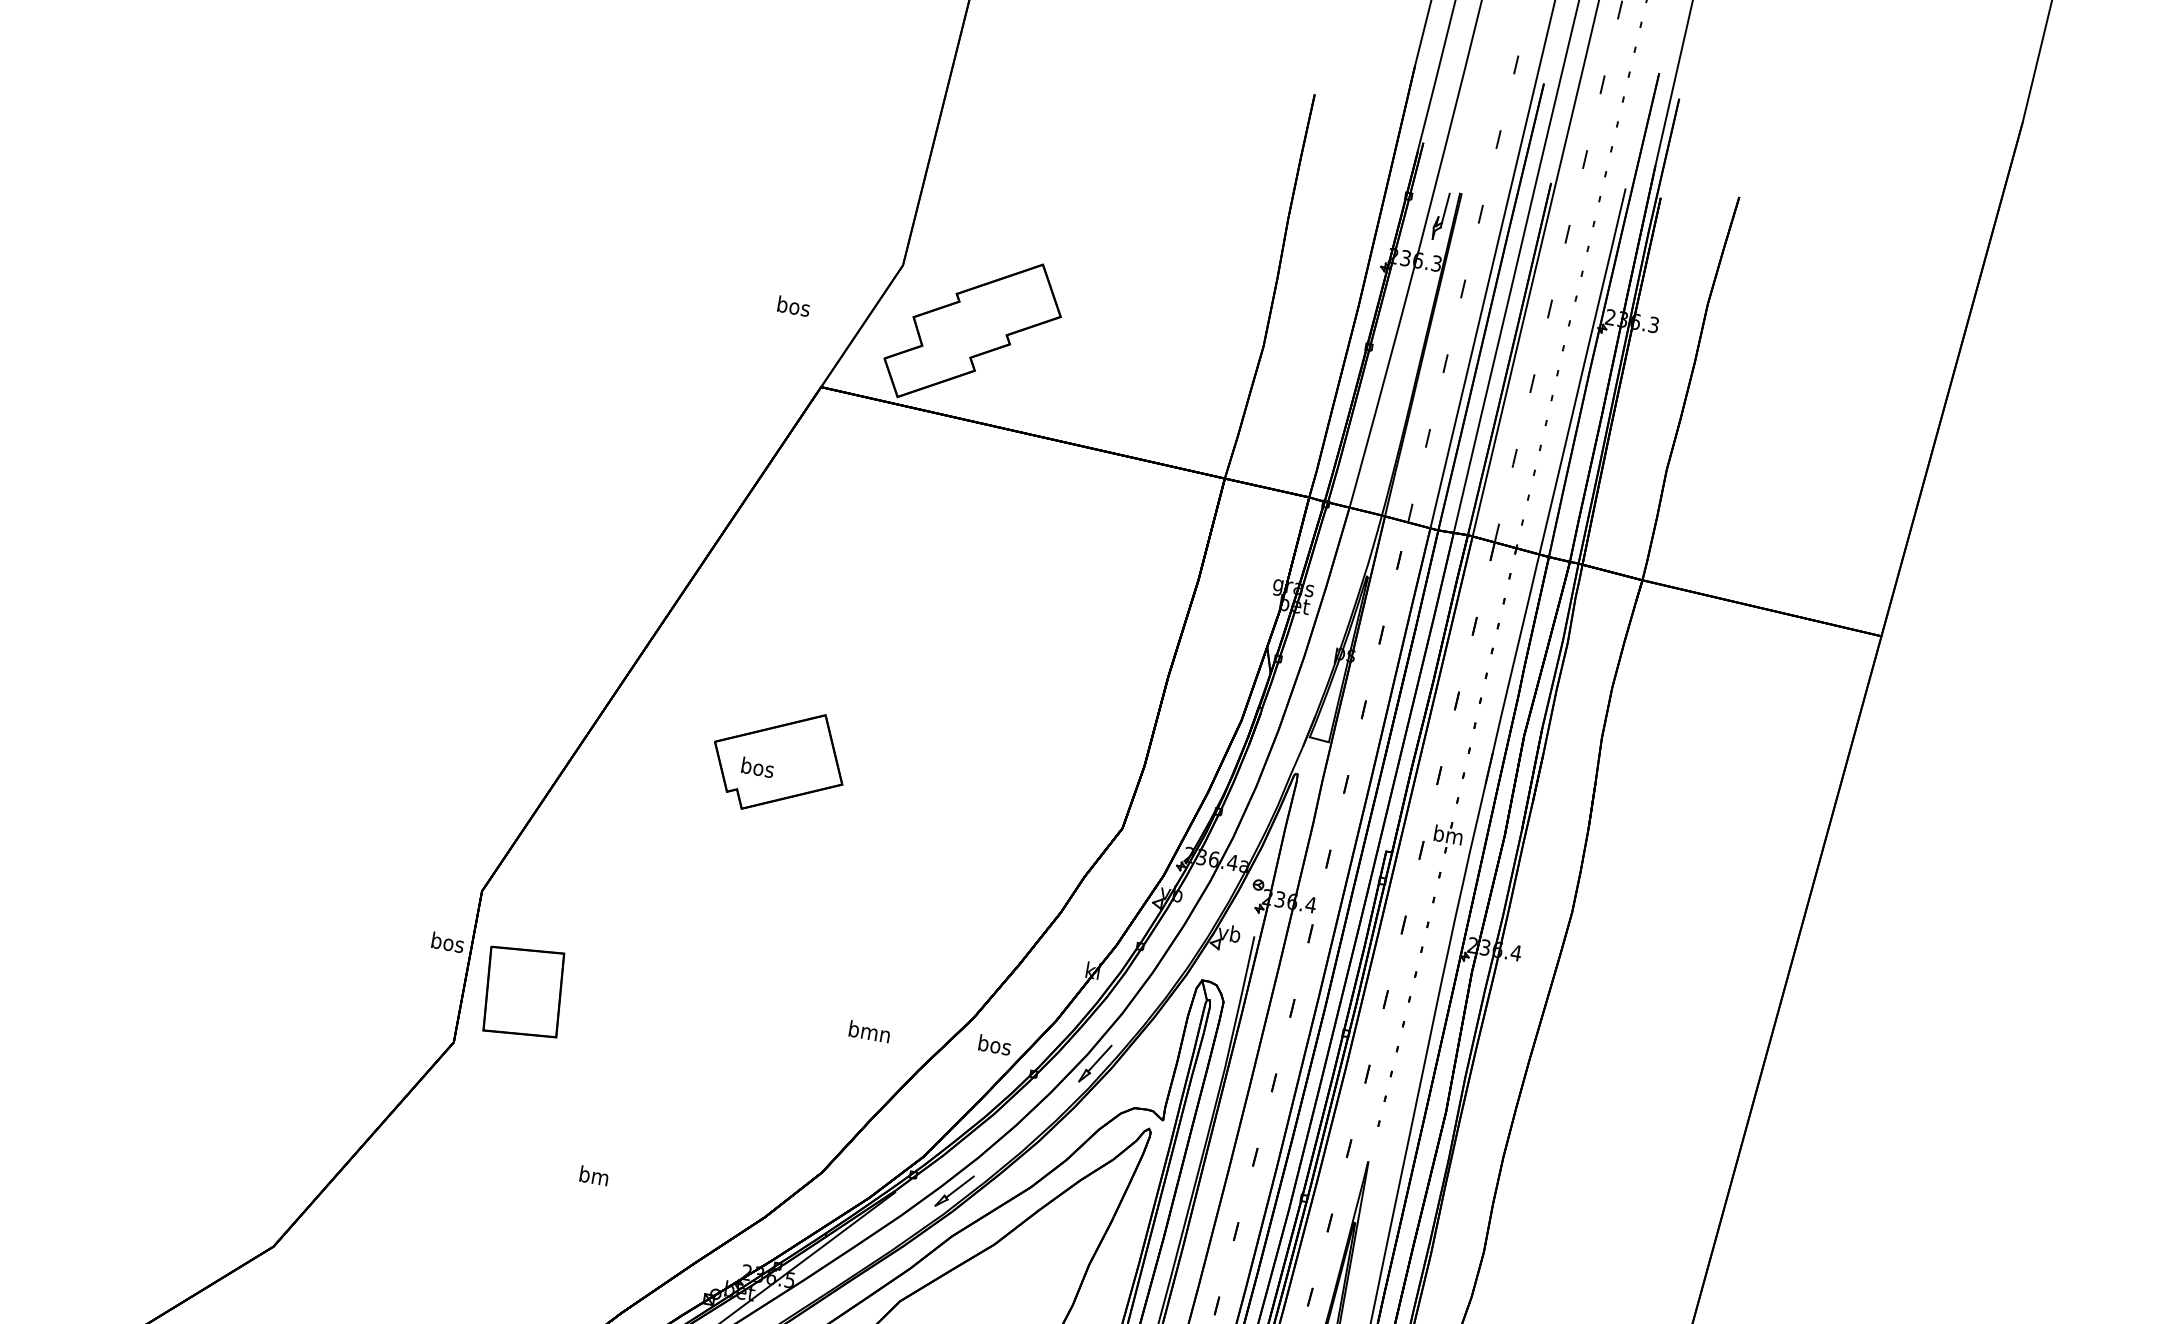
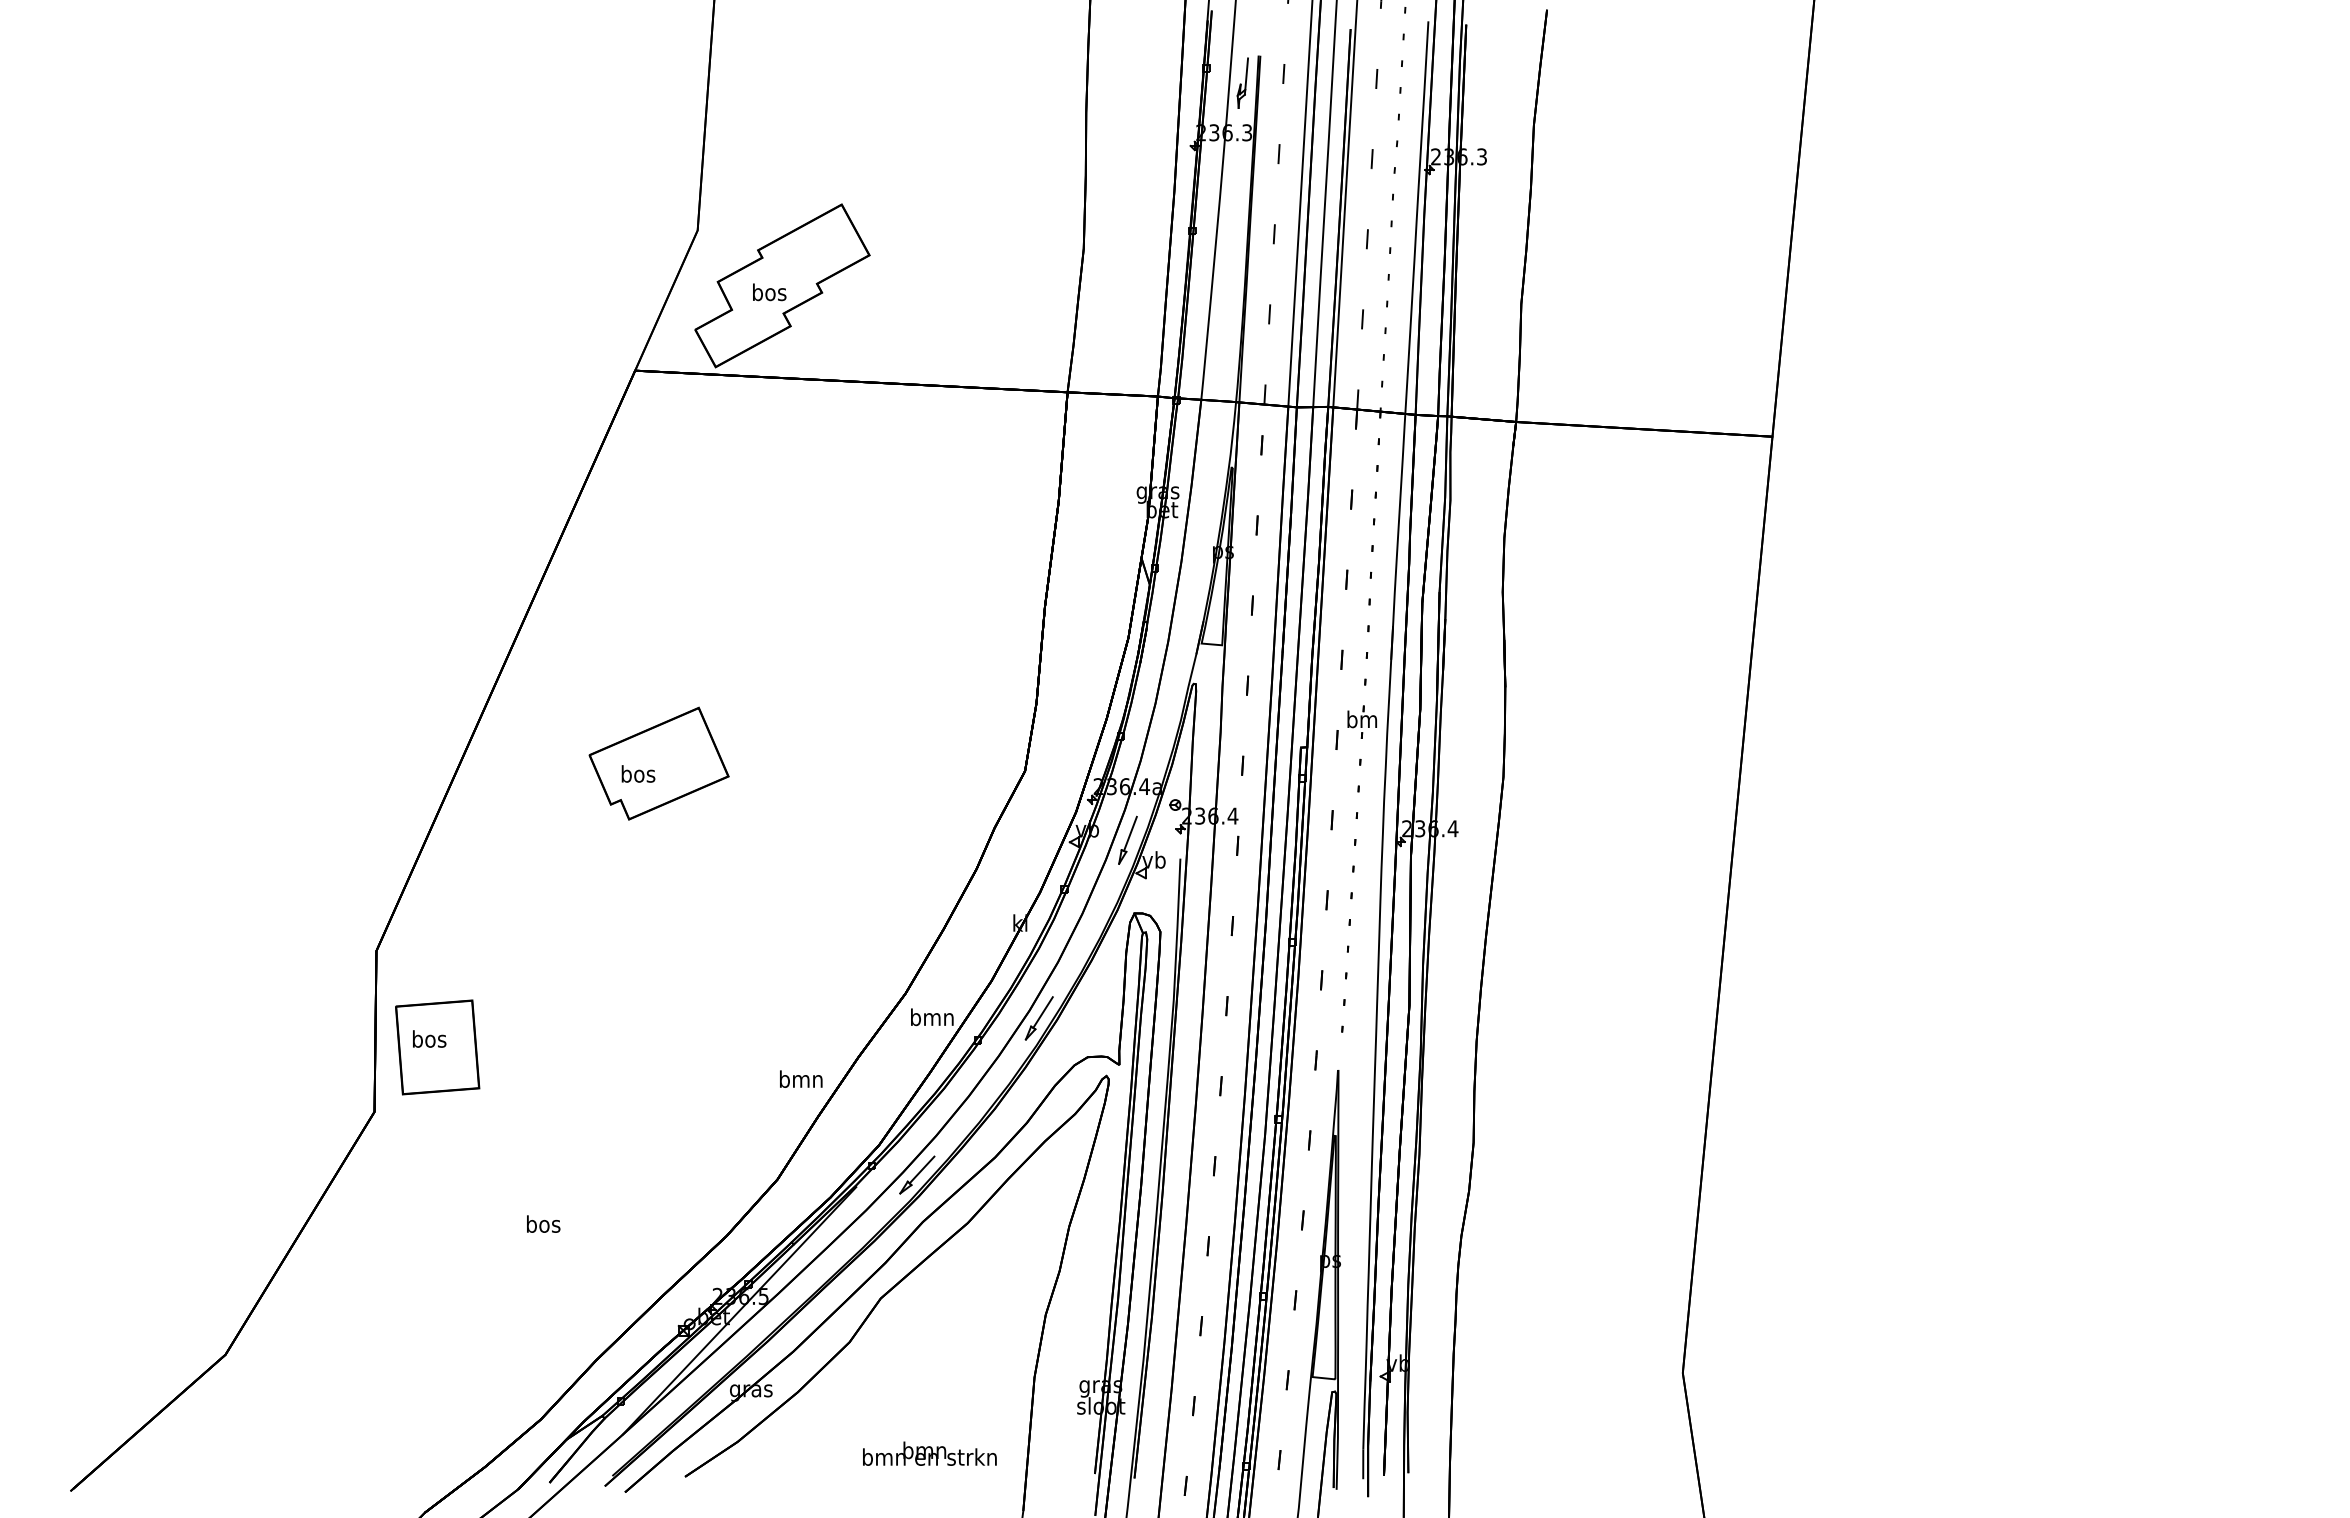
text: (793, 306) -> (769, 292), moved
part: (1207, 909) -> (1127, 839), added
text: (448, 942) -> (429, 1038), moved
text: (870, 1031) -> (801, 1078), moved
text: (994, 1045) -> (932, 1017), bos -> bmn
text: (594, 1175) -> (543, 1223), bm -> bos

